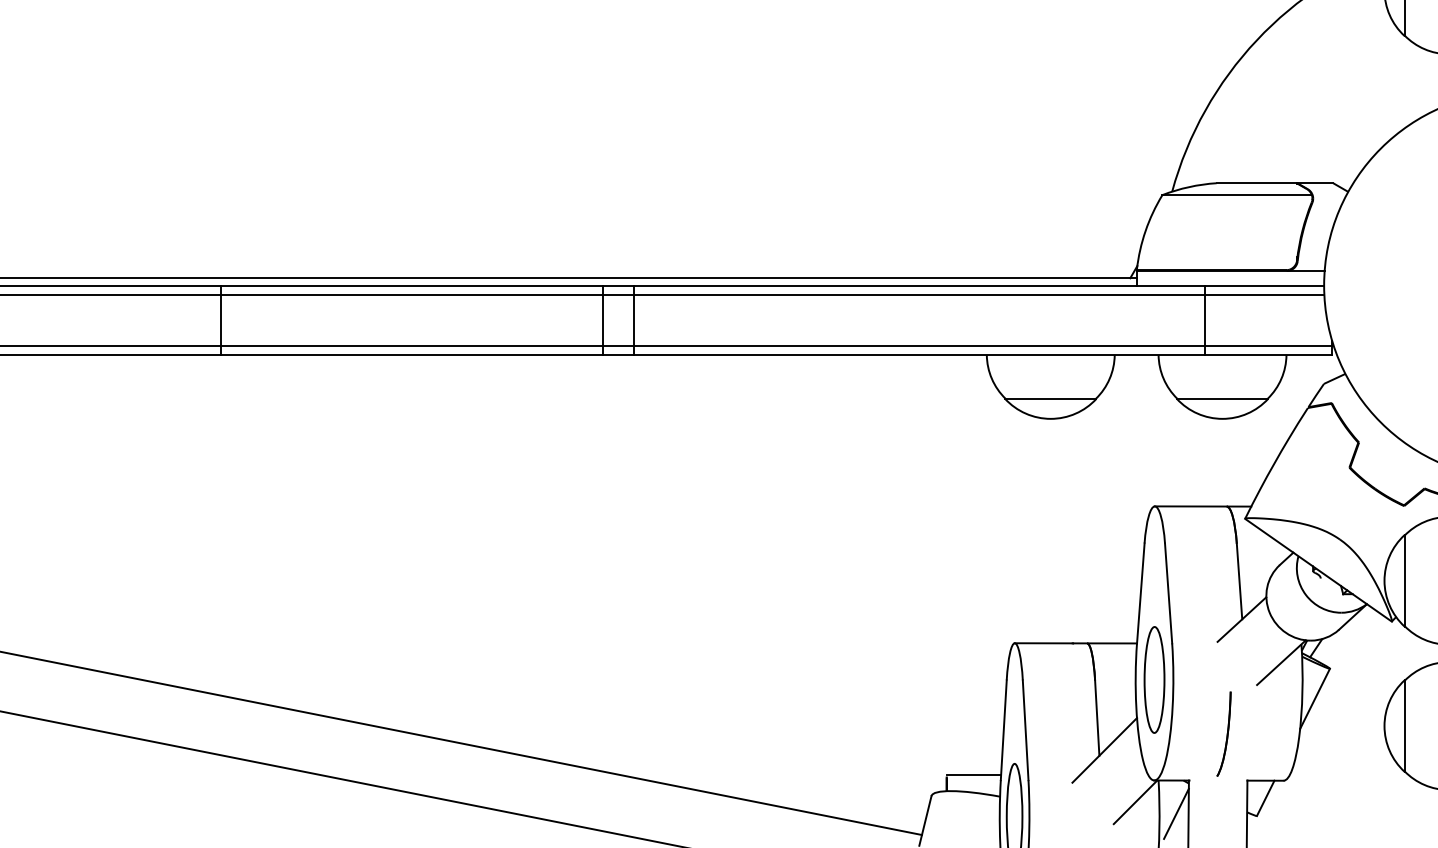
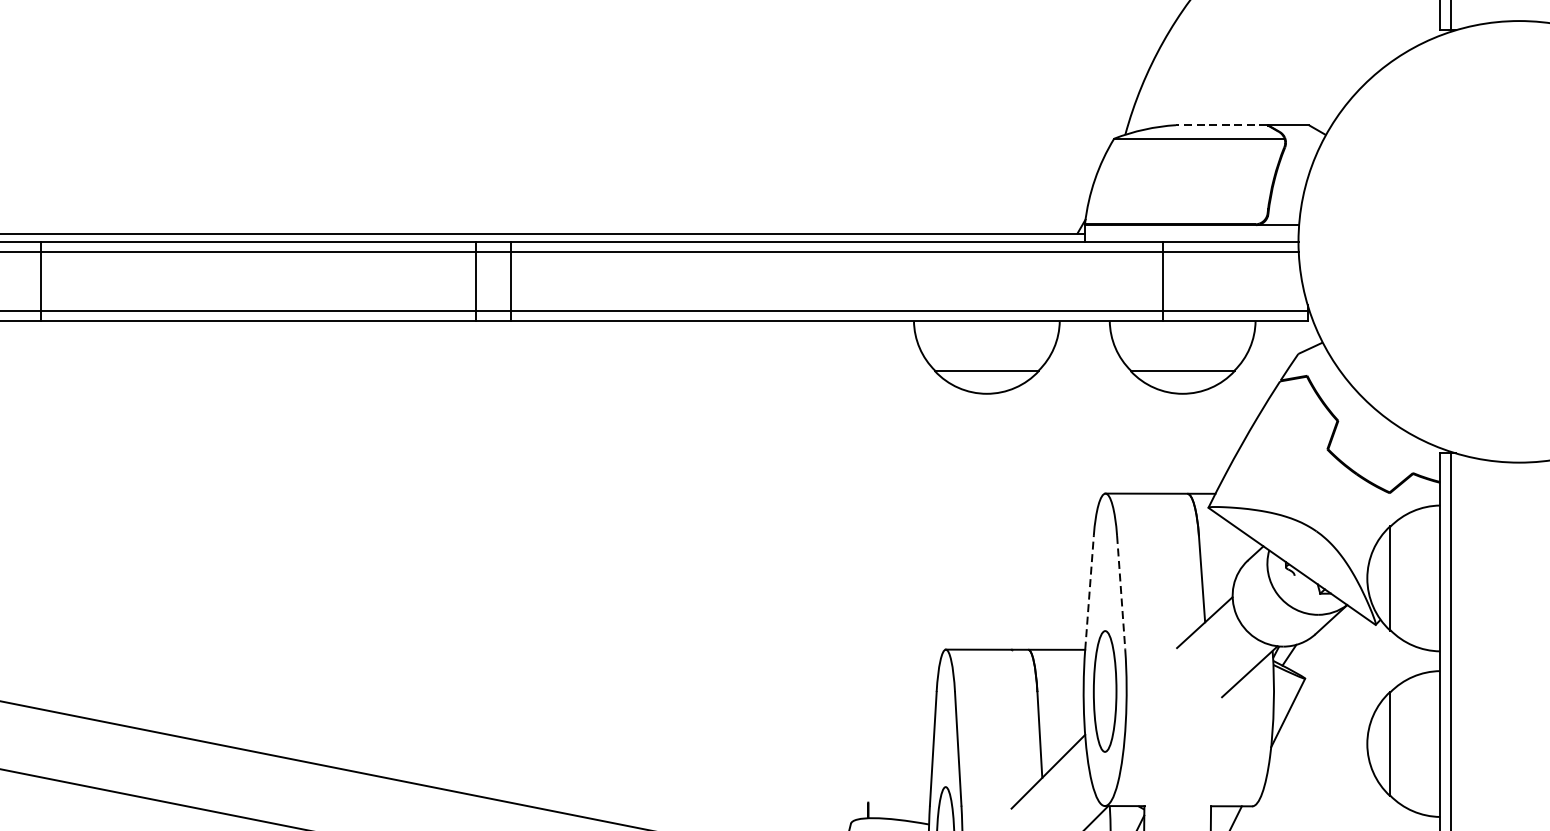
line: (1256, 183) -> (1221, 125), solid -> dashed
line: (1140, 592) -> (1089, 591), solid -> dashed
line: (1168, 593) -> (1121, 592), solid -> dashed
part: (1223, 733) -> (1183, 752), removed
line: (973, 774) -> (898, 799), removed

